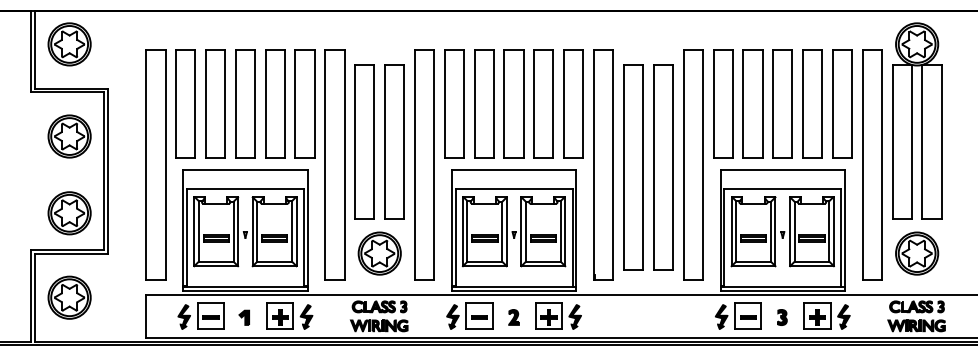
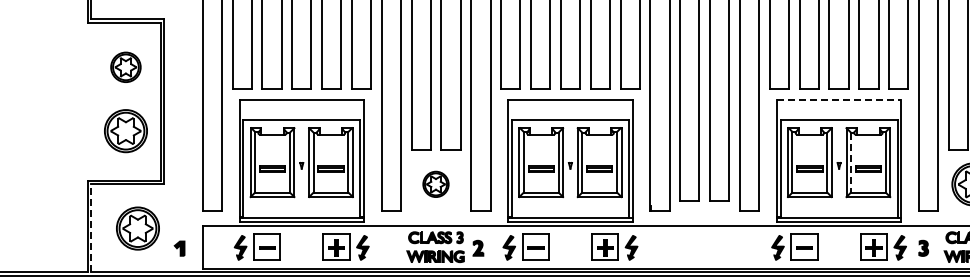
part: (69, 136) -> (125, 67), size x0.7
line: (783, 169) -> (839, 100), solid -> dashed
part: (69, 213) -> (125, 131), moved
line: (794, 231) -> (850, 162), solid -> dashed
part: (379, 253) -> (435, 184), size x0.6
line: (35, 297) -> (91, 228), solid -> dashed
part: (69, 297) -> (137, 228), moved
part: (243, 317) -> (178, 248), moved
part: (513, 317) -> (477, 248), moved
part: (782, 317) -> (923, 248), moved

